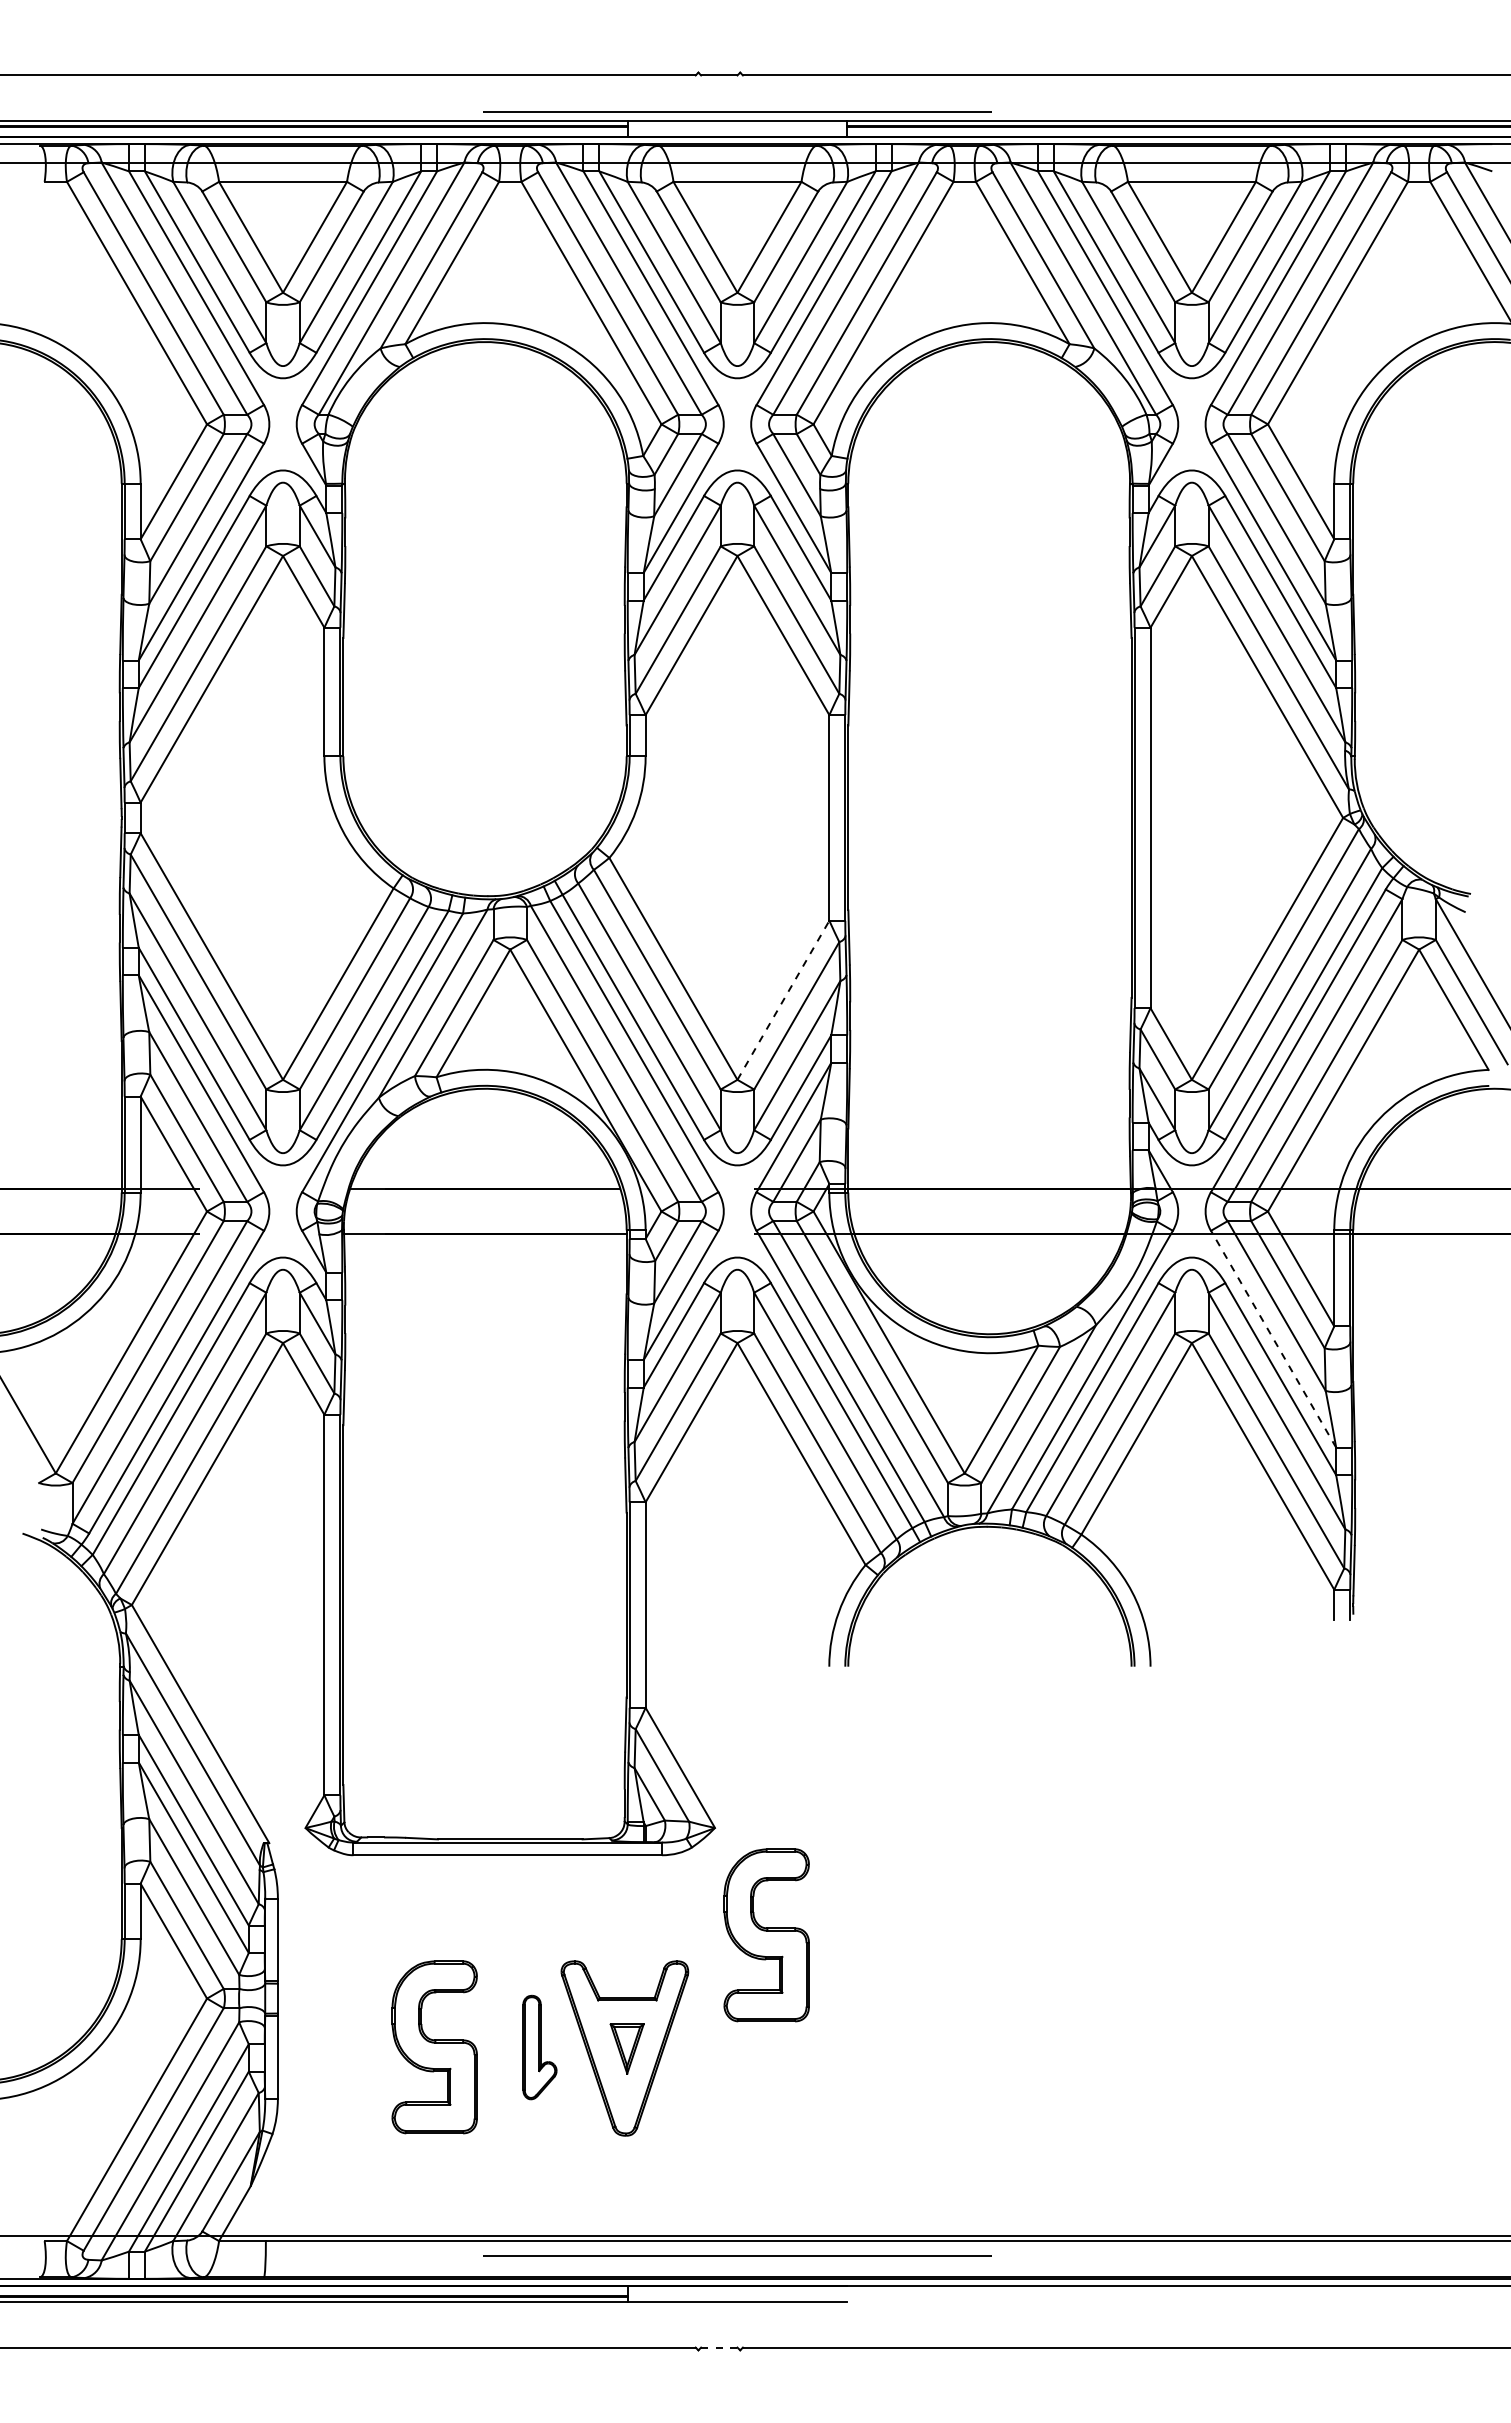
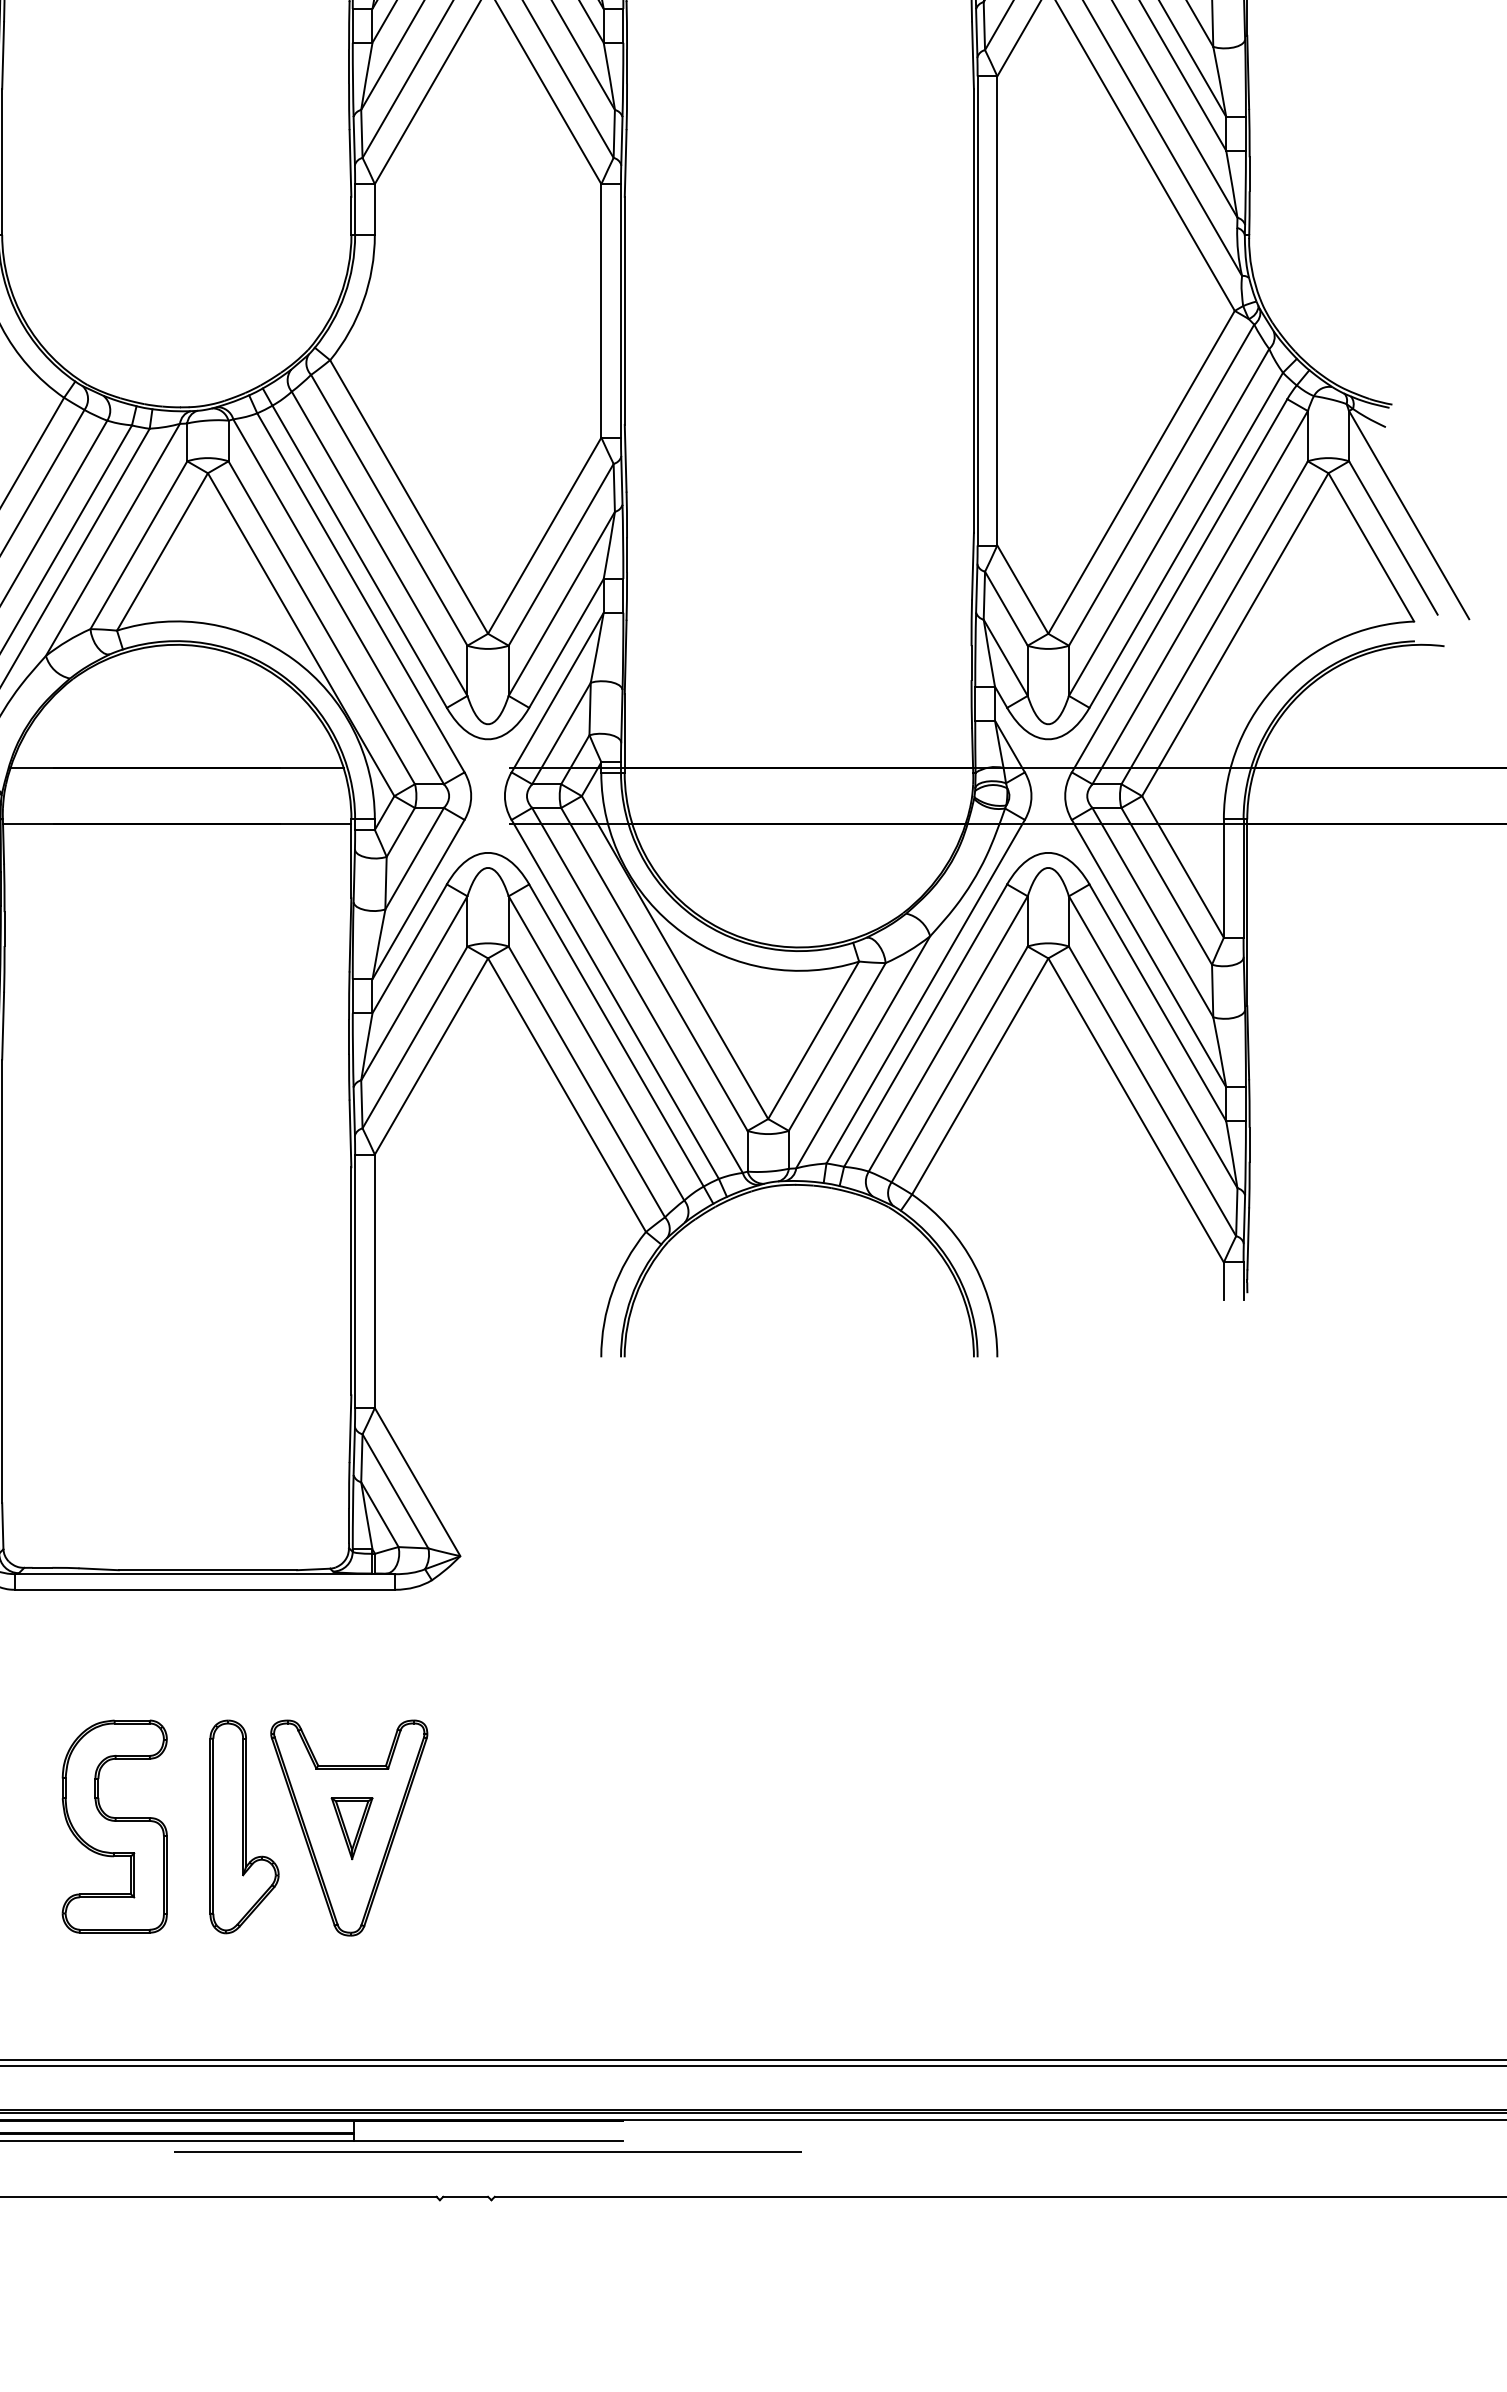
line: (783, 1000) -> (544, 535), dashed -> solid
line: (1273, 1338) -> (1148, 952), dashed -> solid
part: (766, 1935) -> (523, 1688), removed
part: (539, 2047) -> (243, 1826), size x1.67
line: (737, 2255) -> (488, 2151), moved
line: (718, 2347) -> (464, 2196), dashed -> solid

